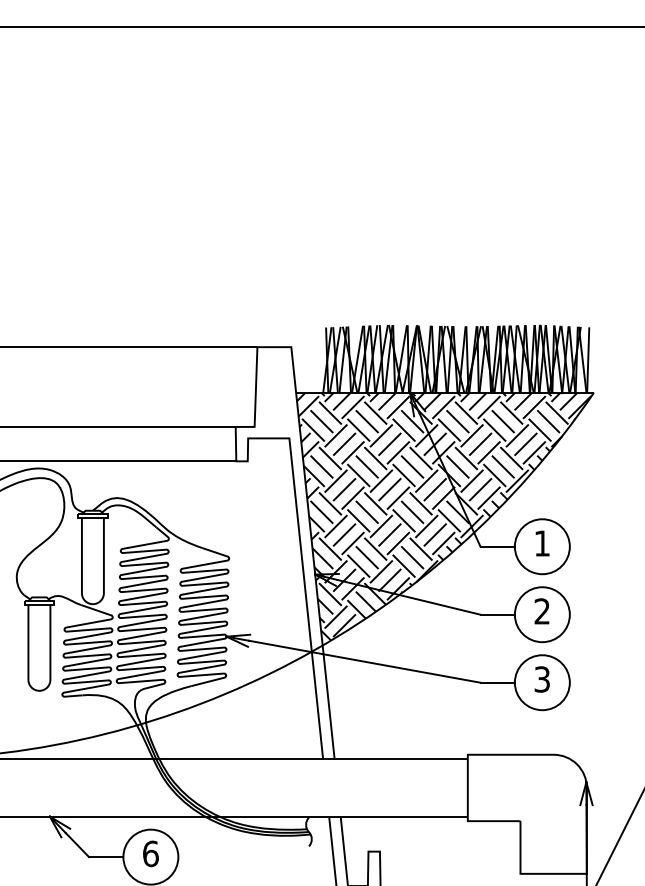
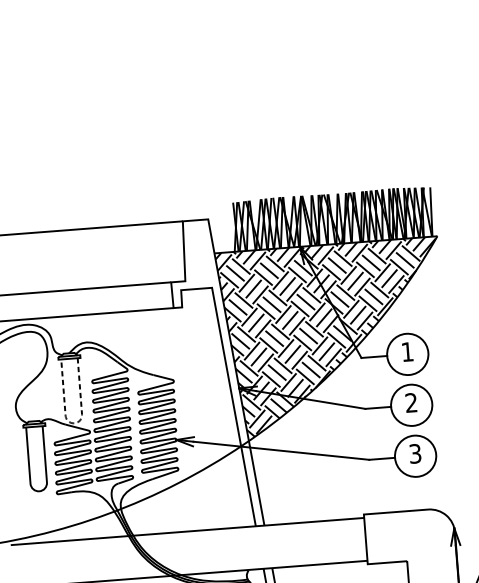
line: (92, 604) -> (74, 423), solid -> dashed

